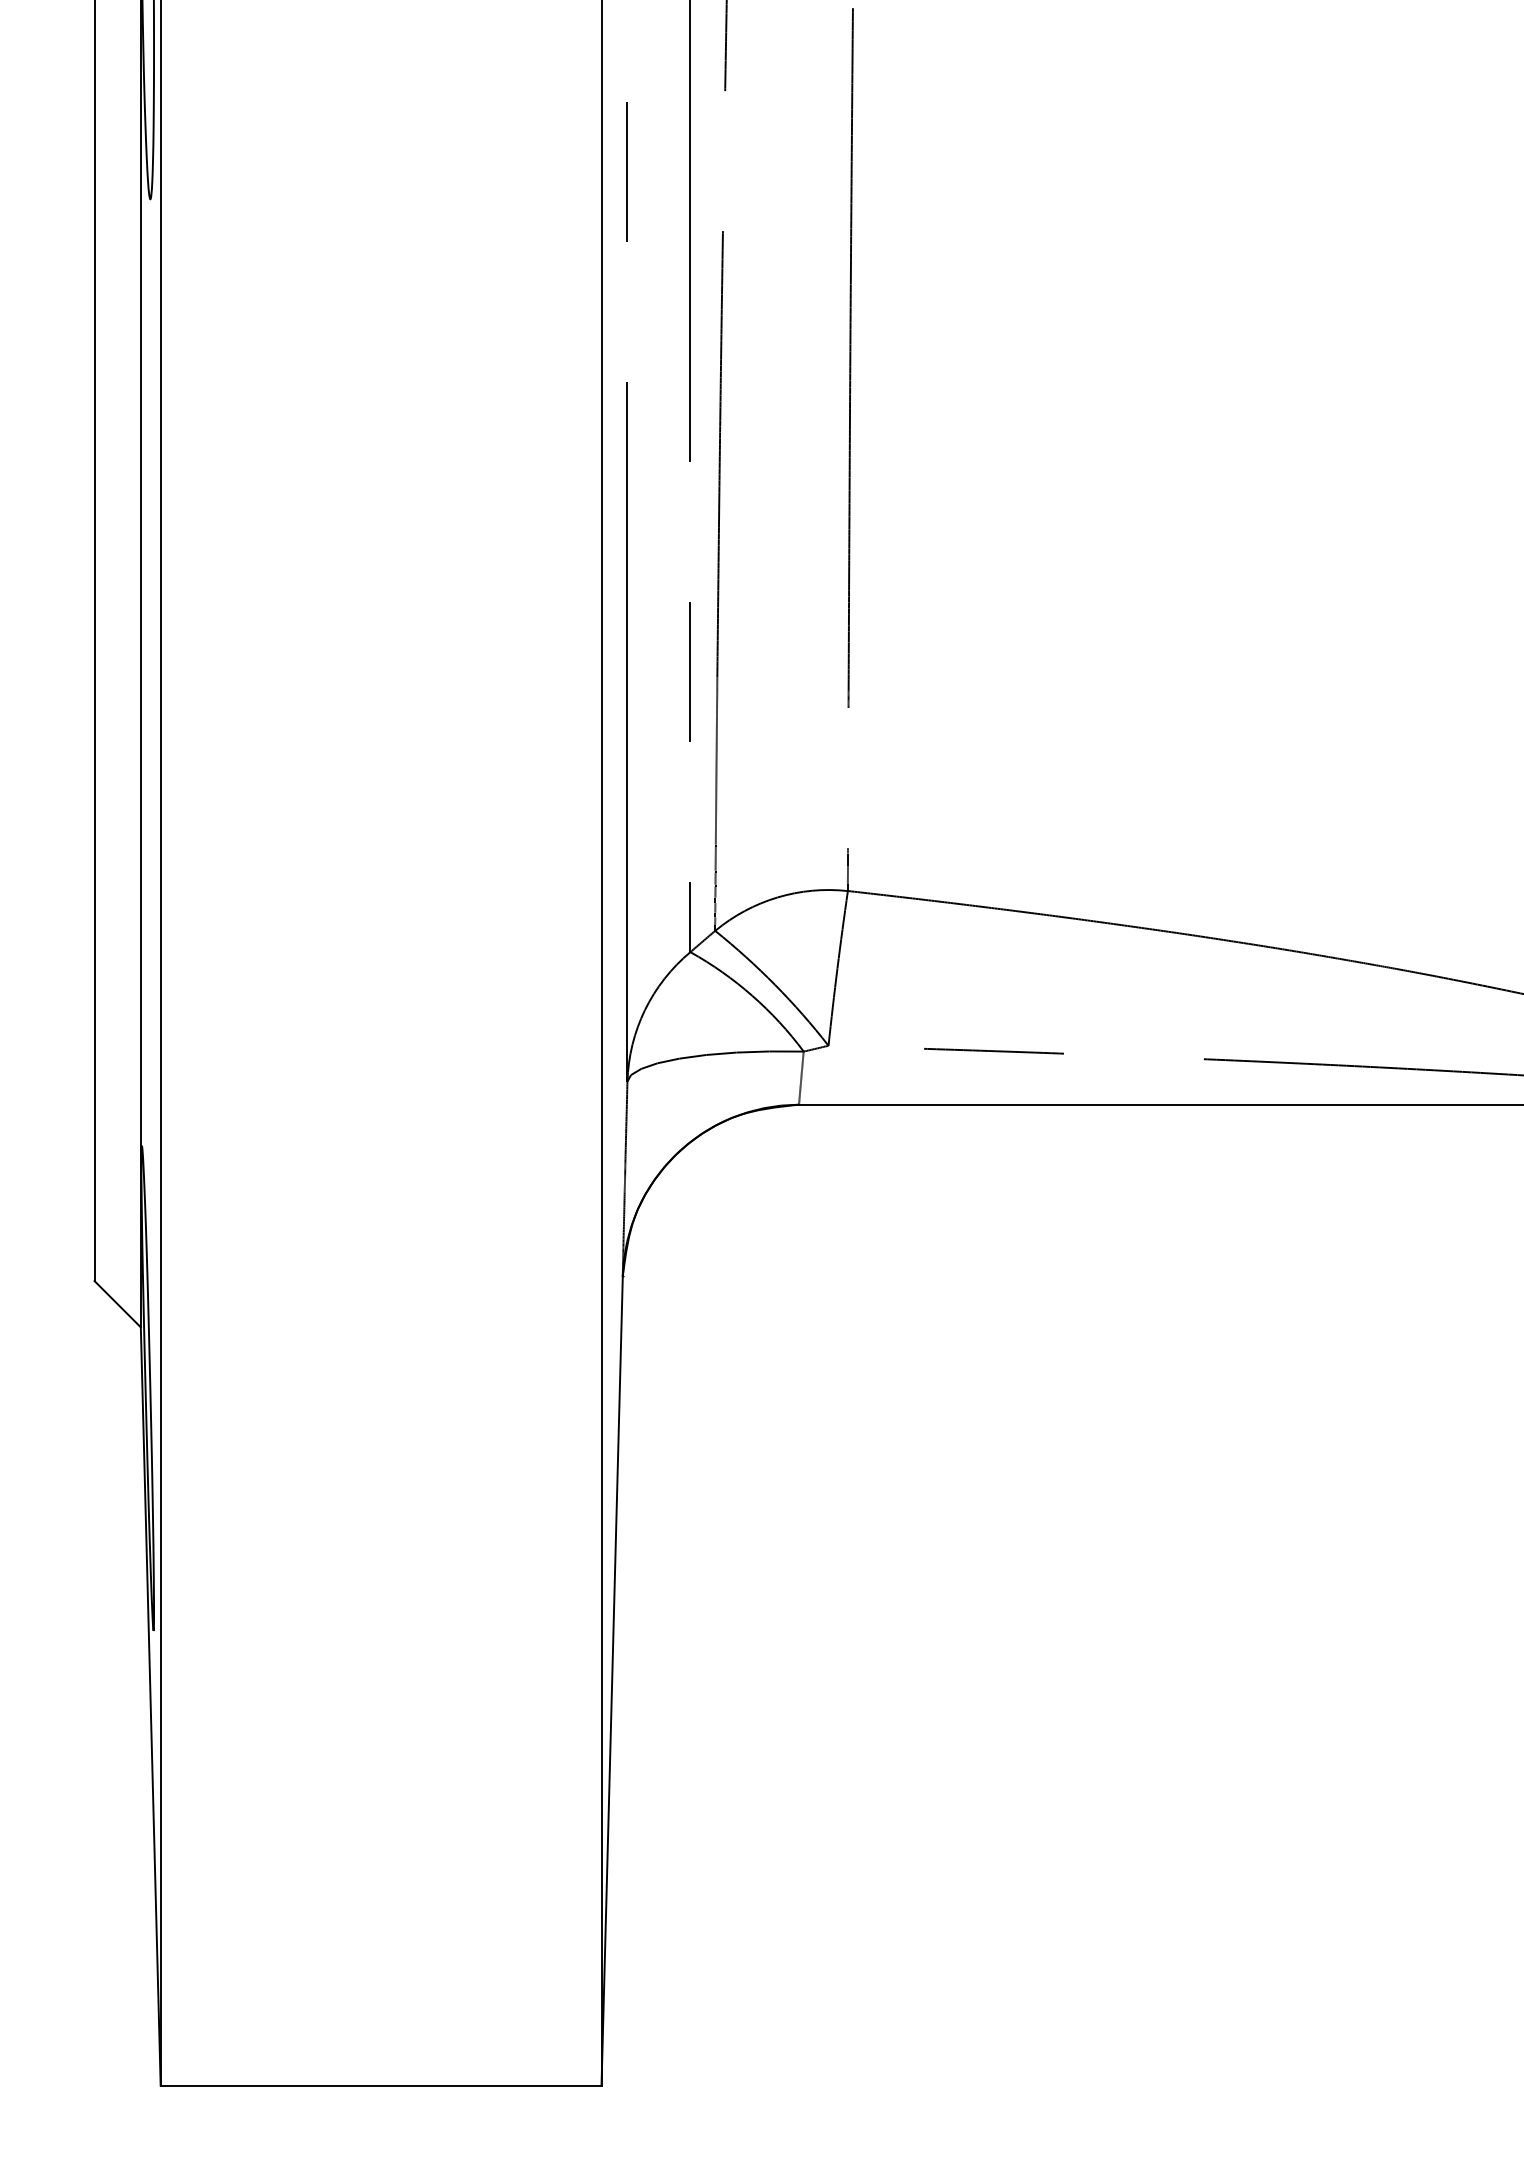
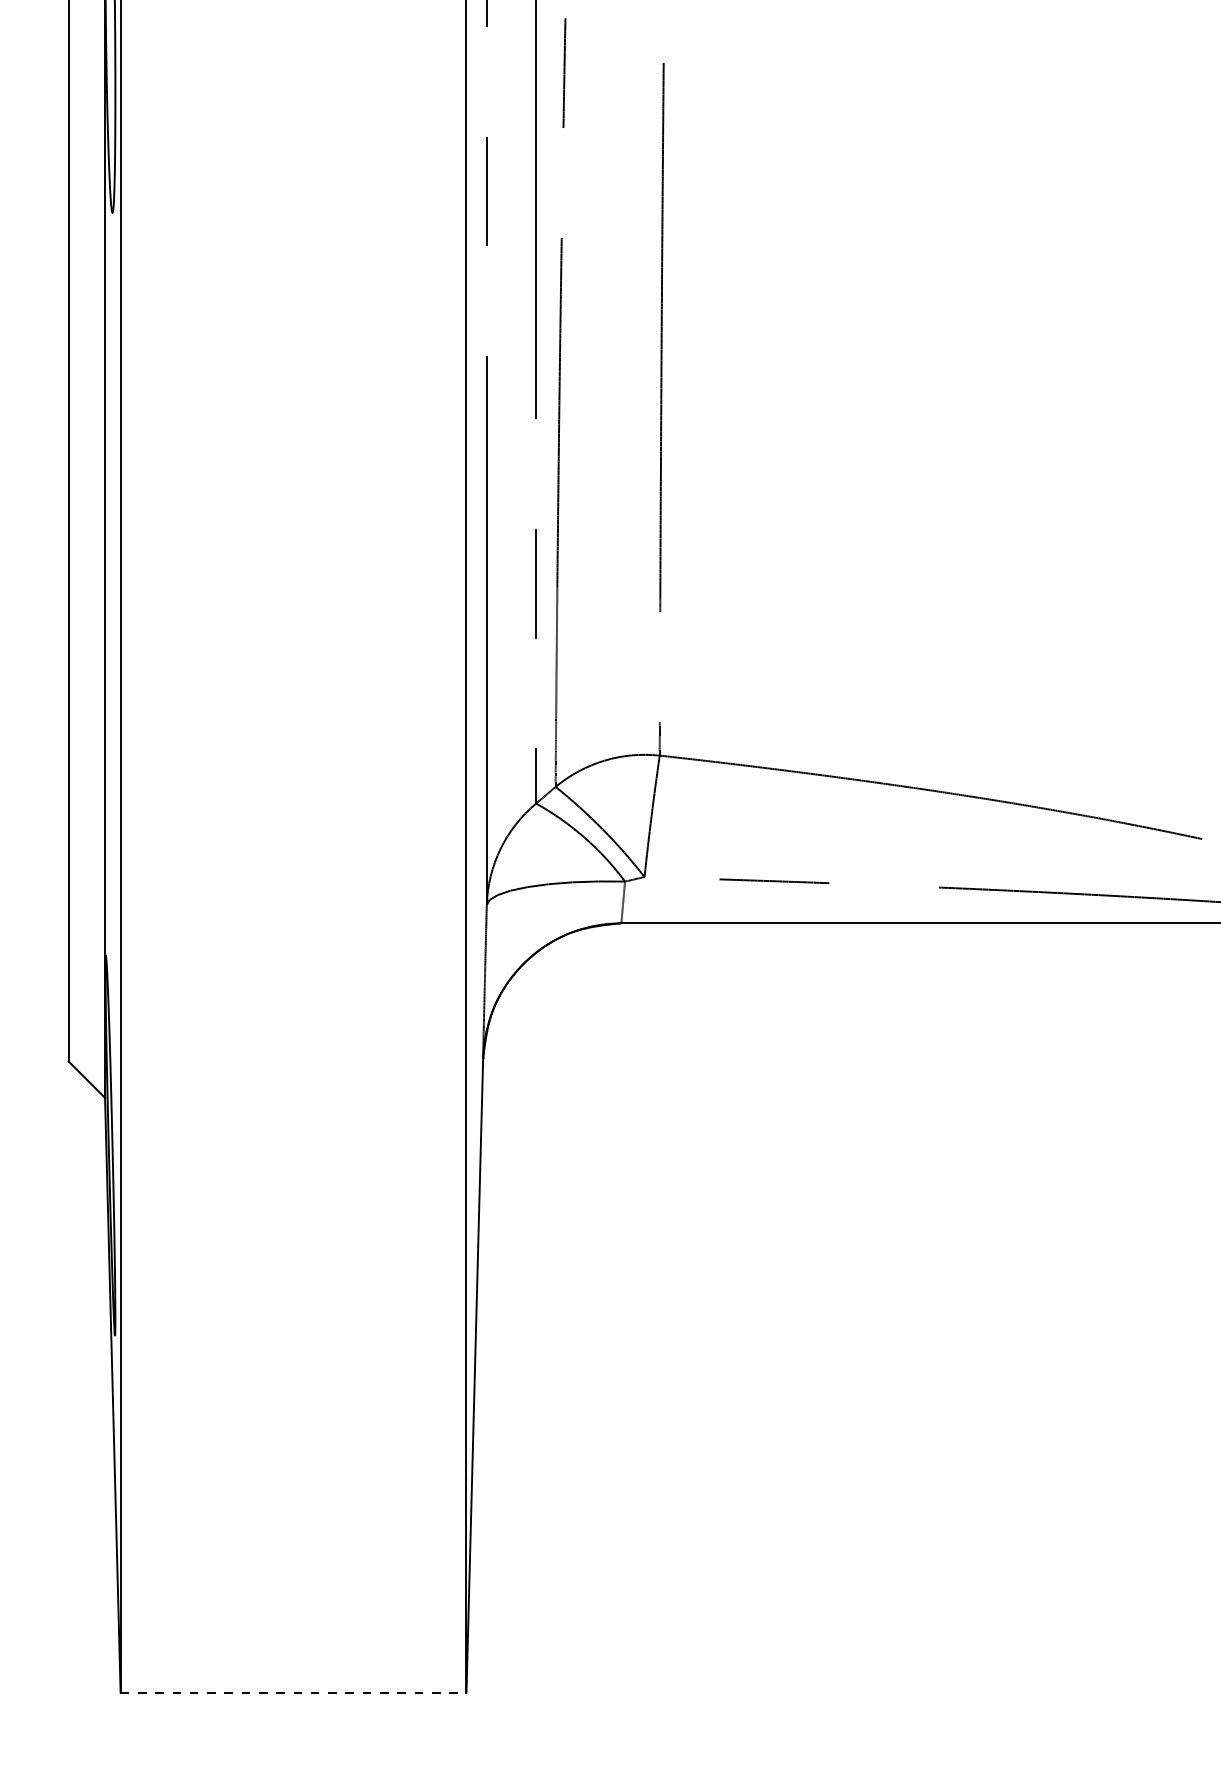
line: (381, 2085) -> (293, 1692), solid -> dashed

